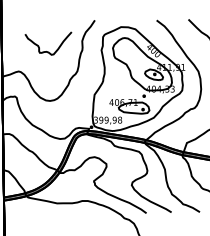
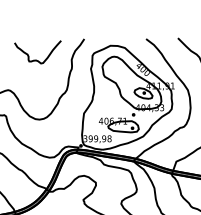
curve: (48, 51) -> (37, 60), moved

